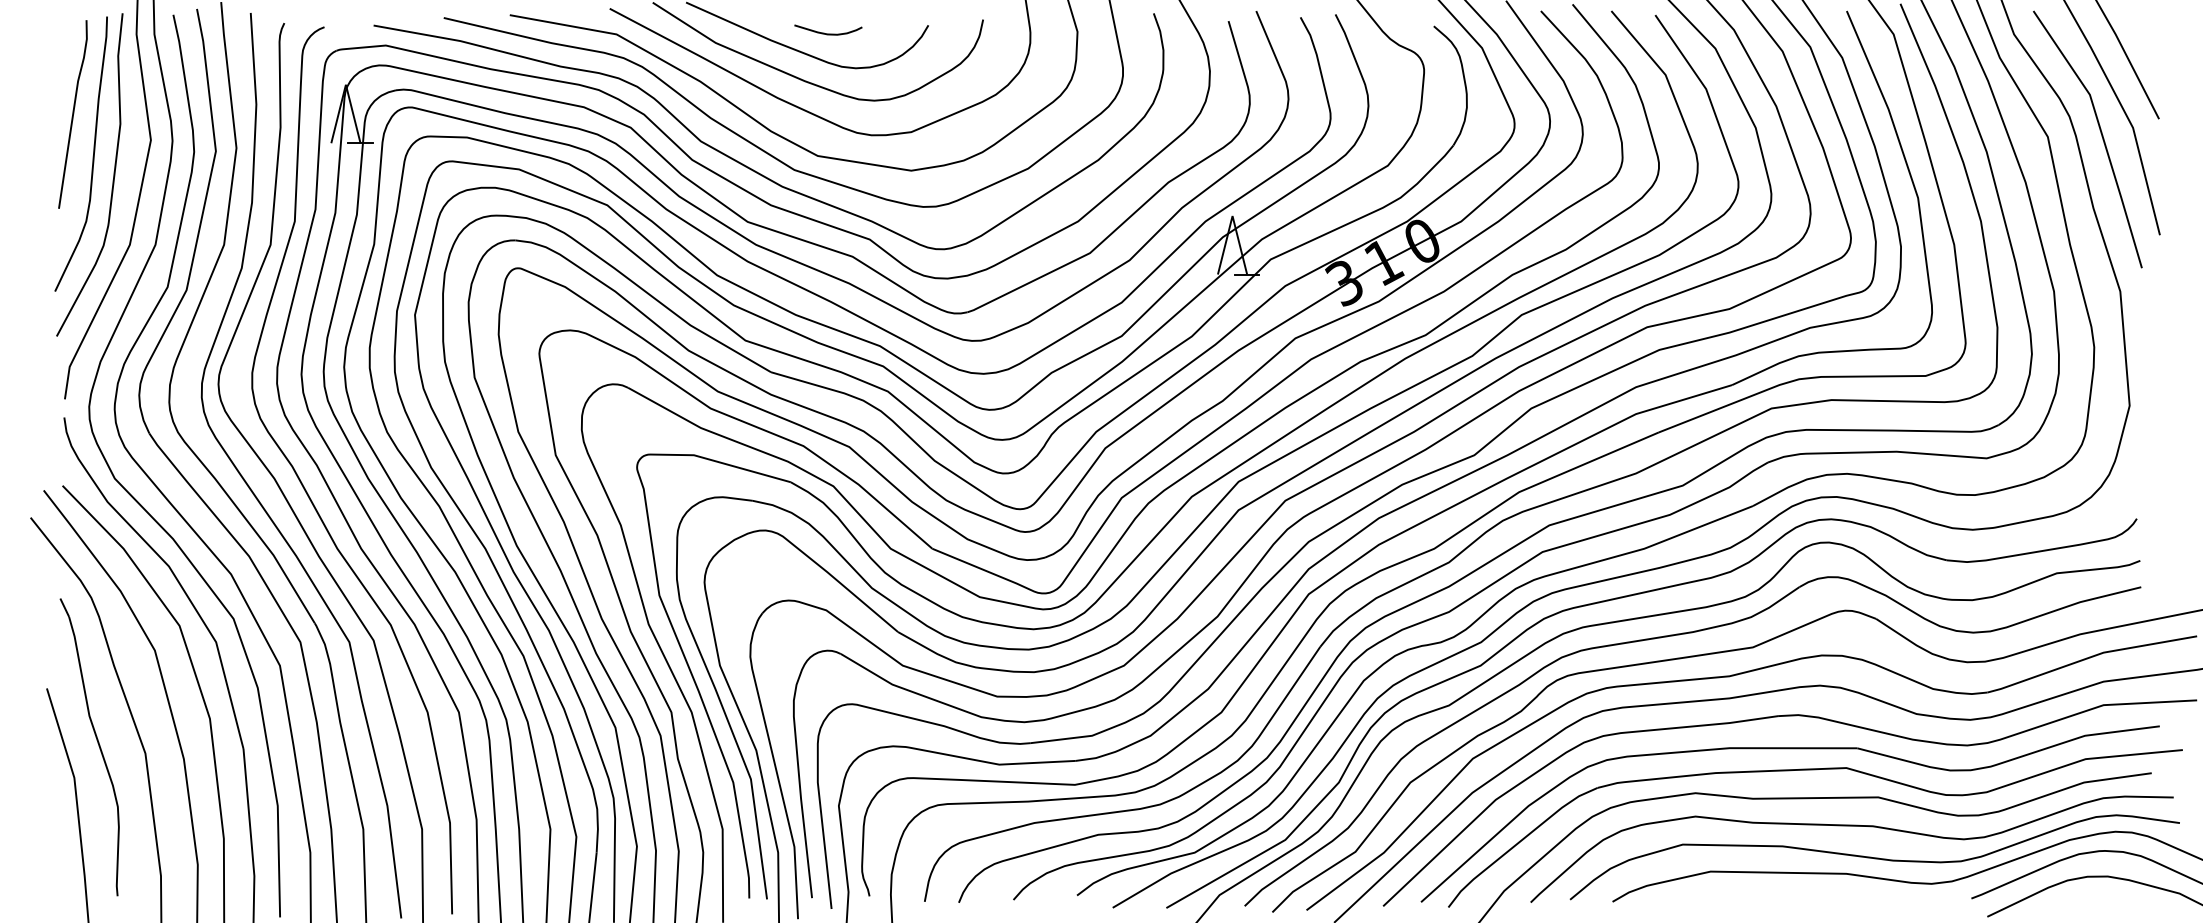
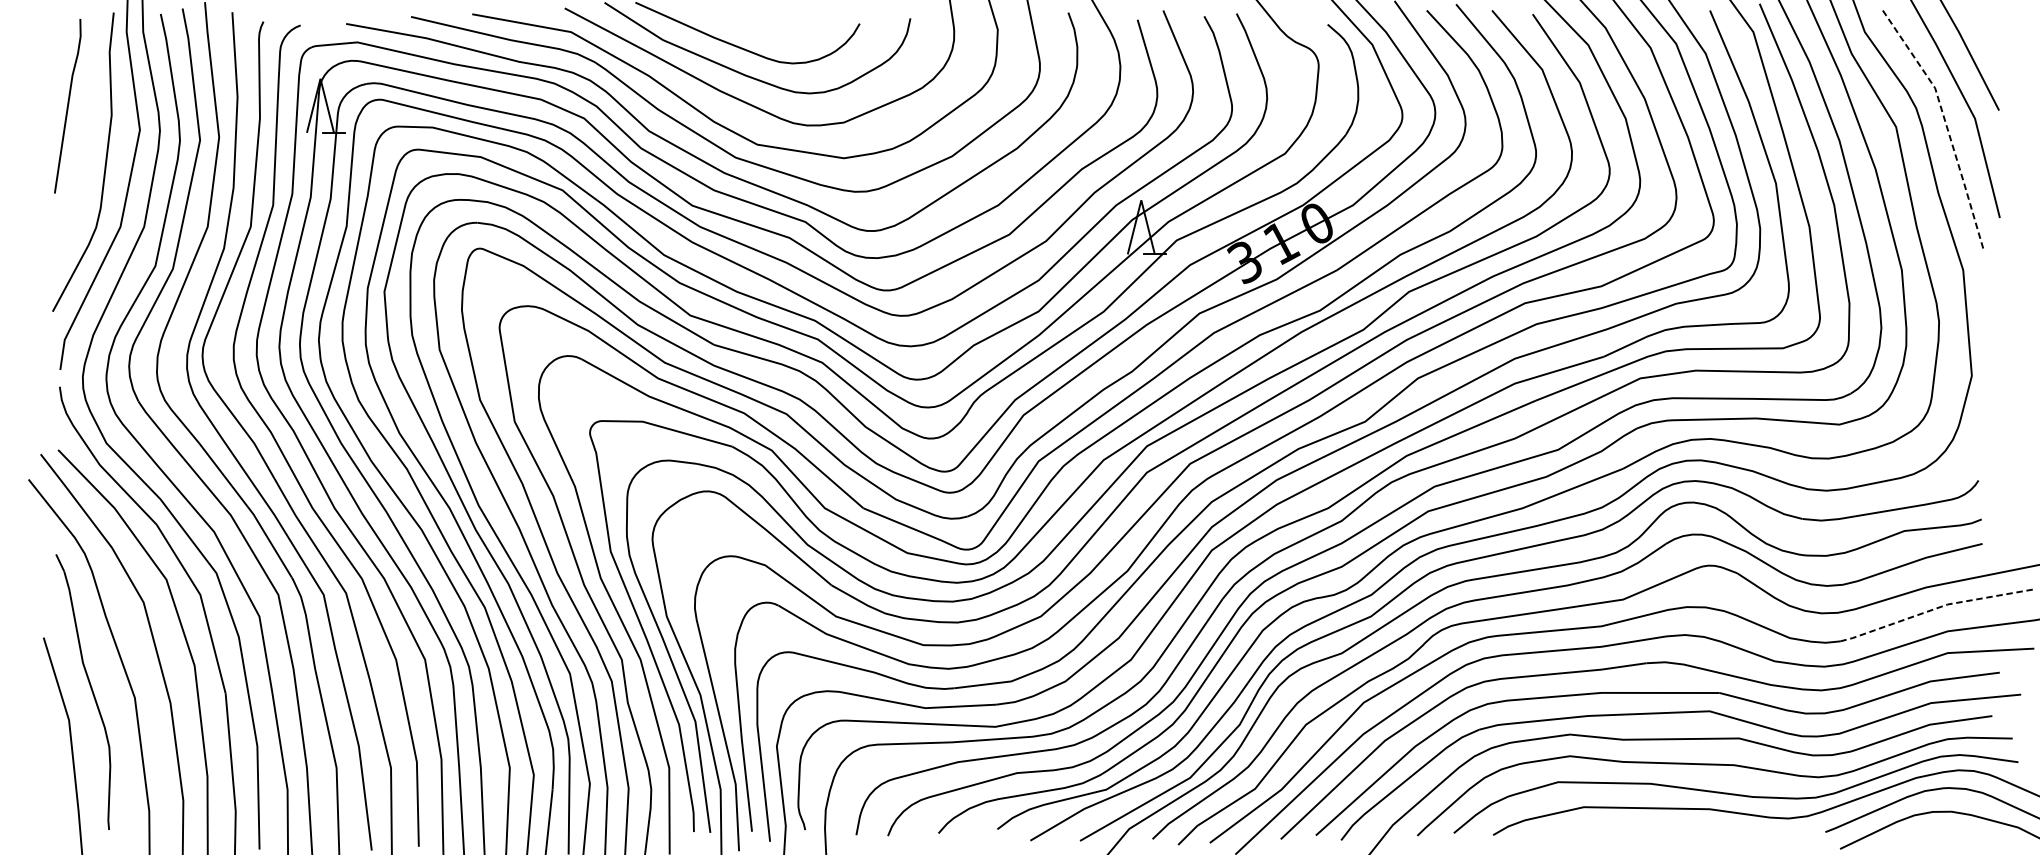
curve: (828, 33) -> (767, 31), removed
line: (2101, 133) -> (1945, 123), solid -> dashed
curve: (92, 156) -> (85, 145), removed
line: (2090, 657) -> (1935, 608), solid -> dashed

